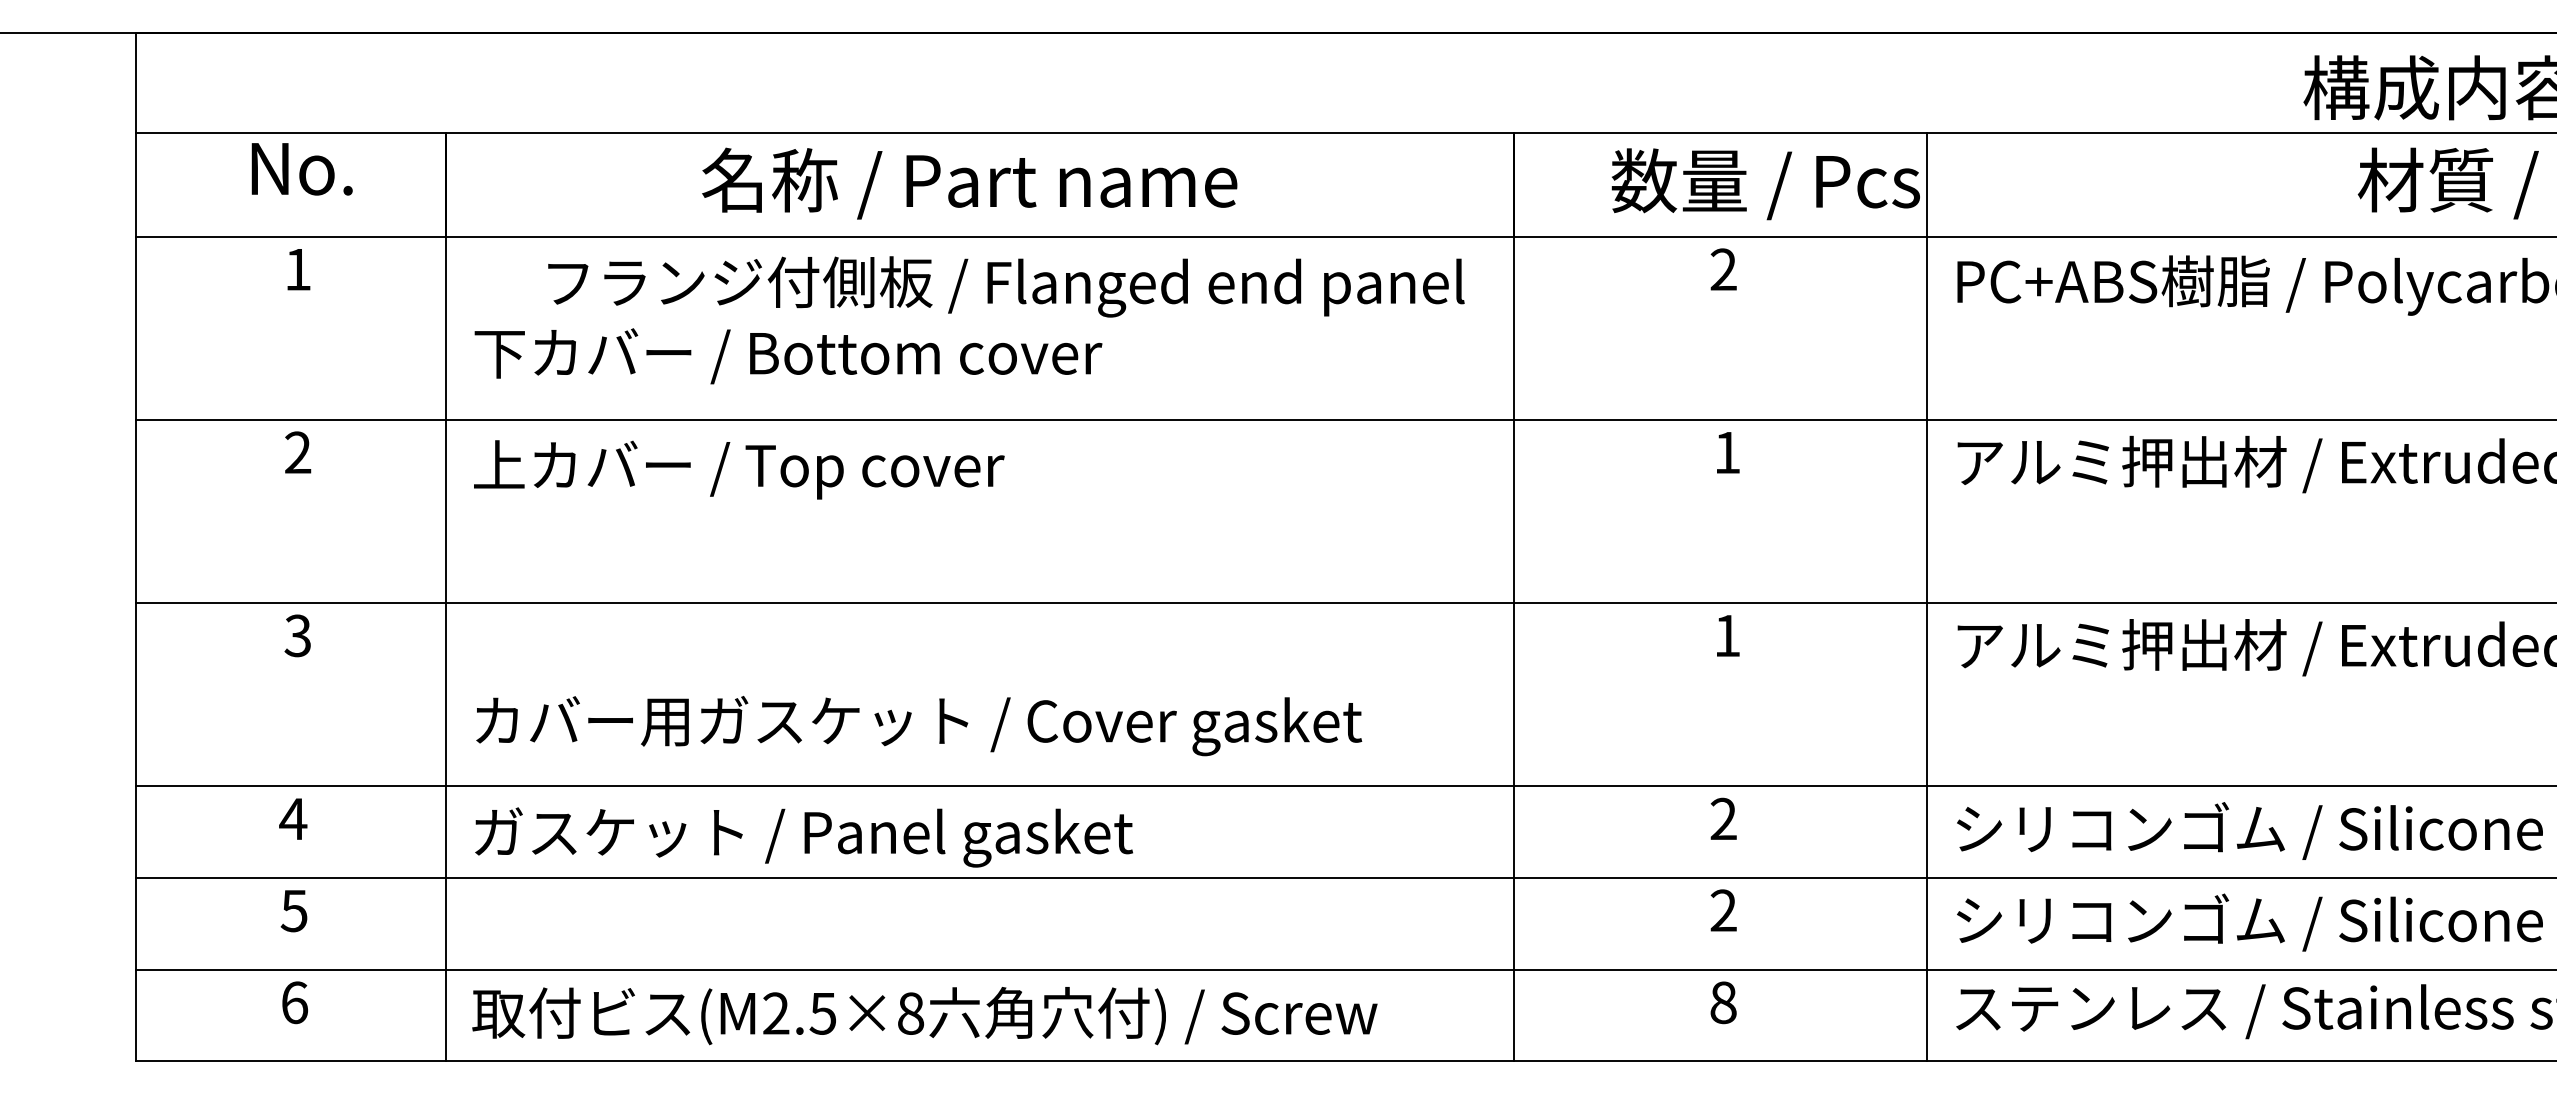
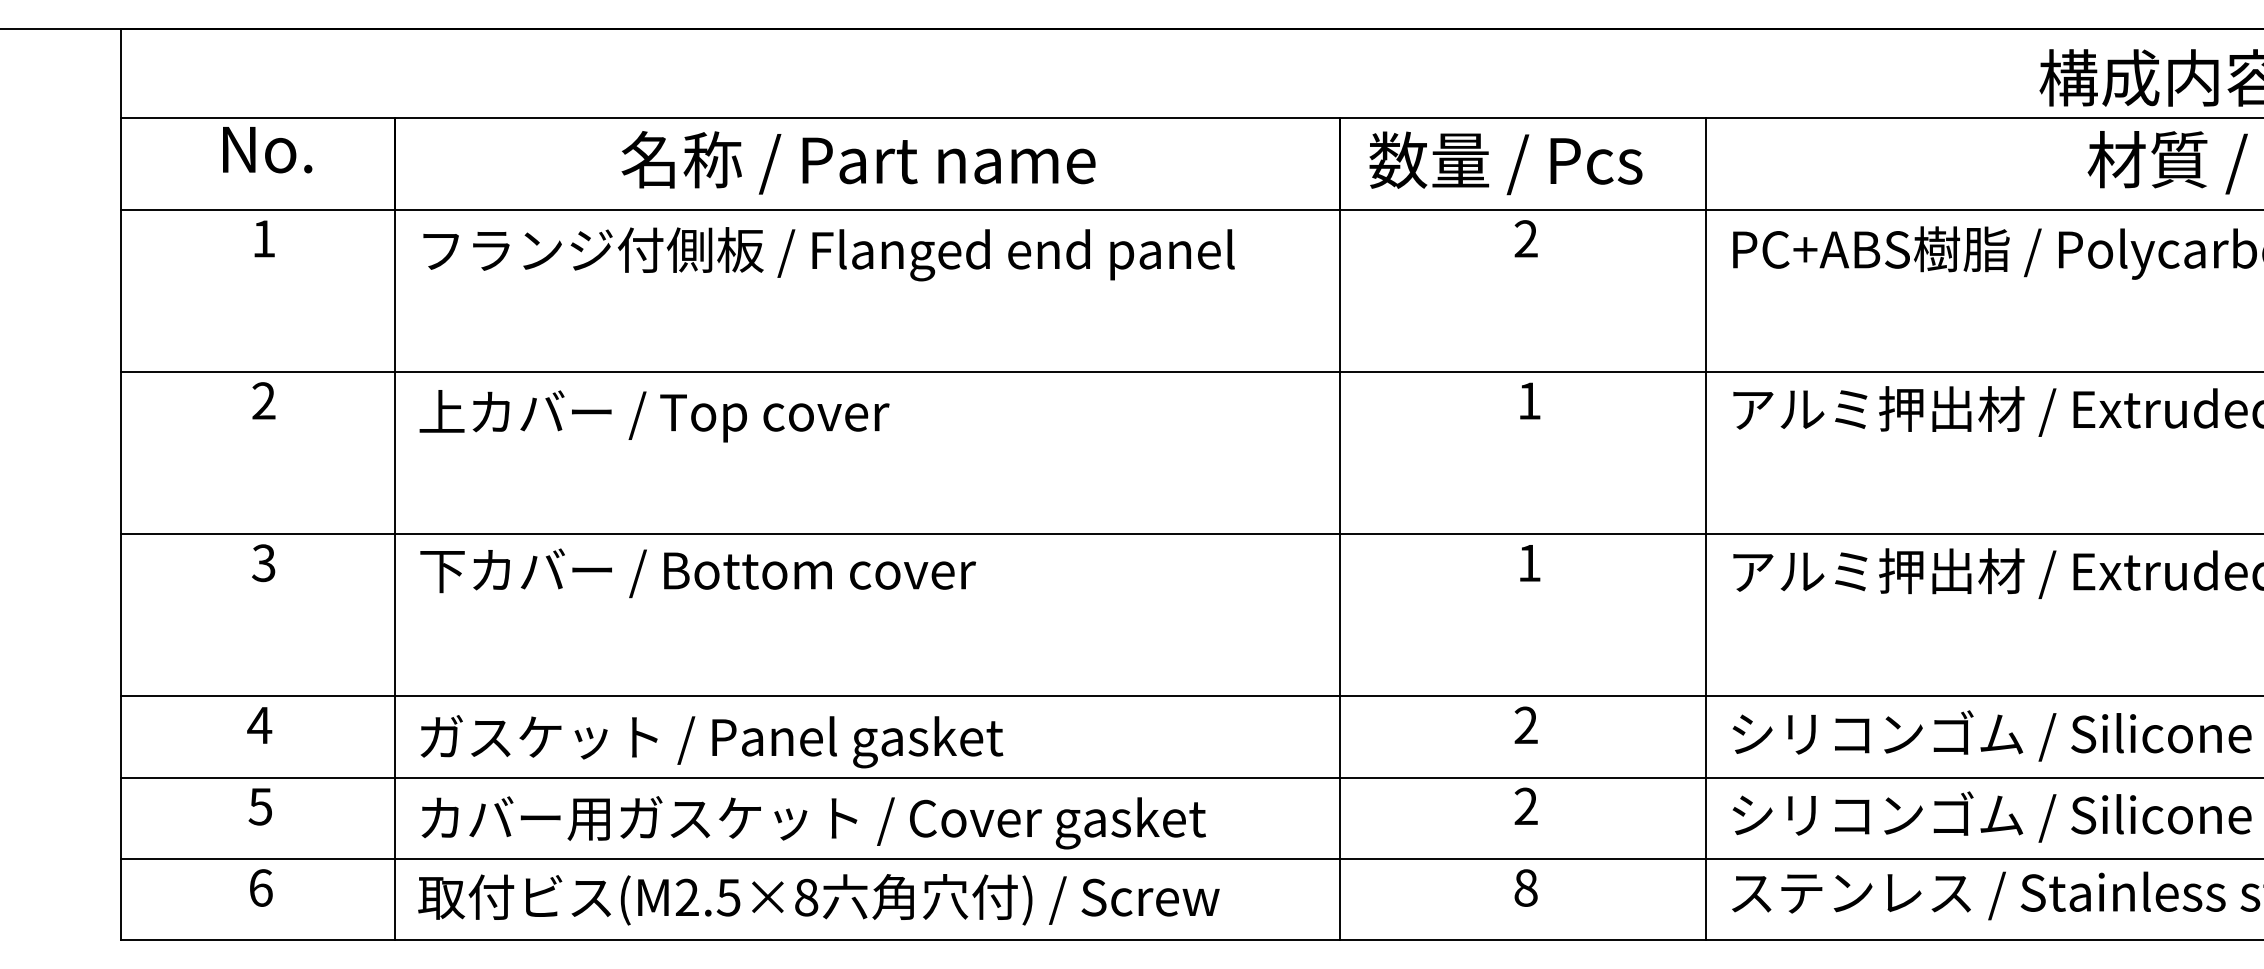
text: (1765, 184) -> (1505, 163), moved
text: (1006, 286) -> (829, 253), moved
text: (788, 356) -> (698, 573), moved
text: (919, 726) -> (814, 823), moved

